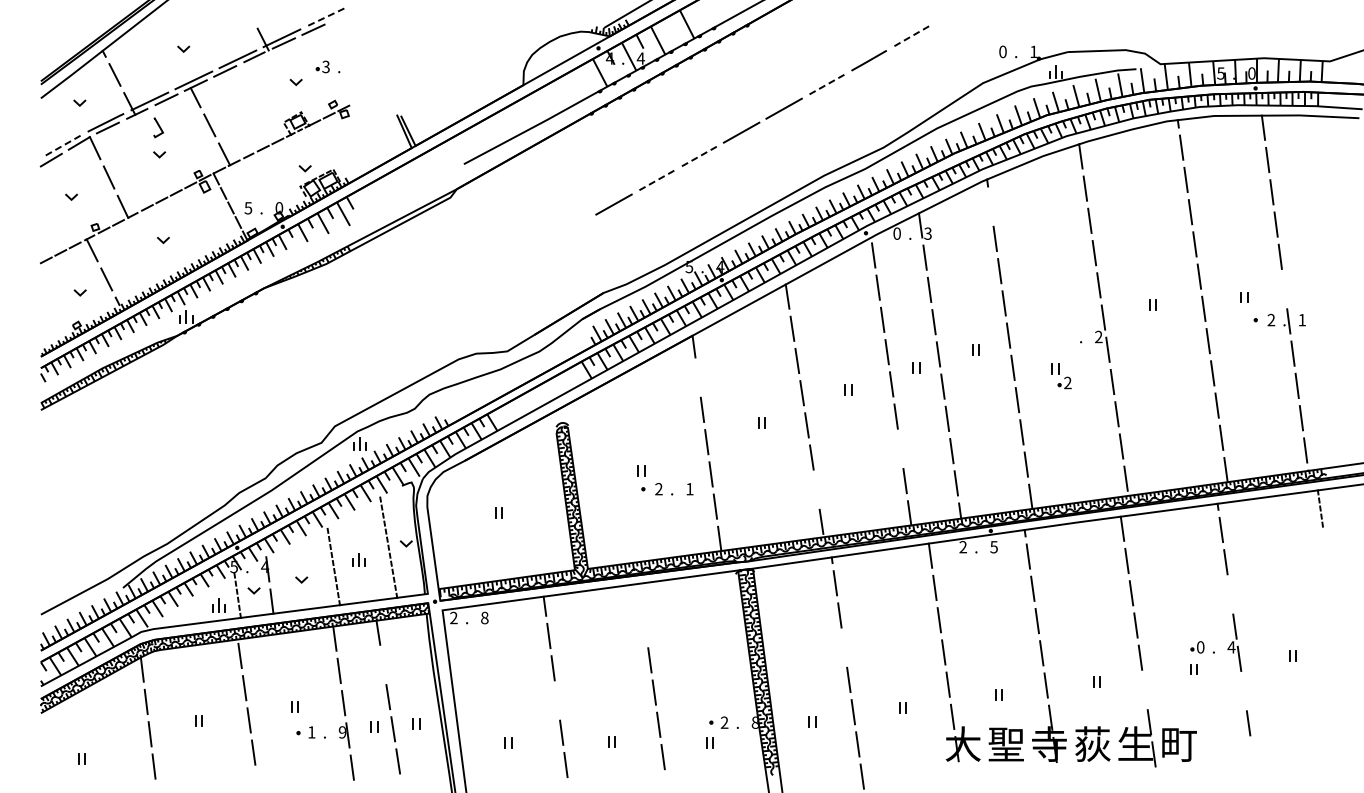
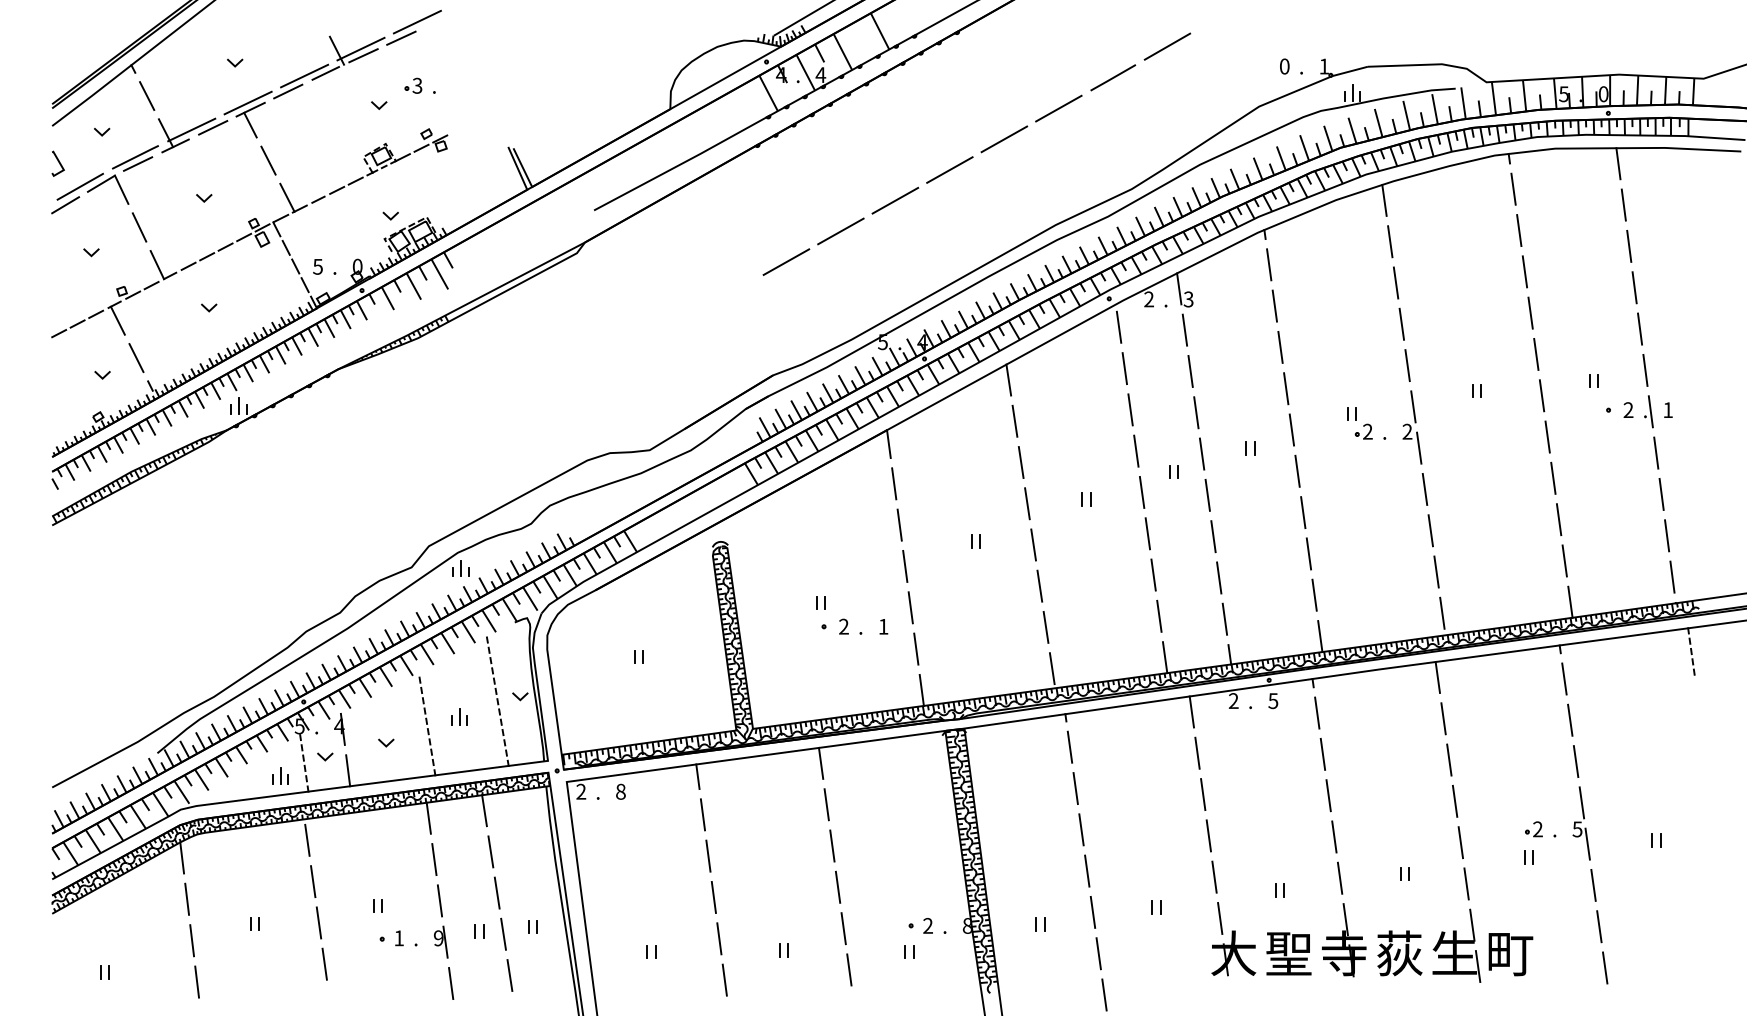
line: (325, 17) -> (416, 22), dashed -> solid
line: (911, 36) -> (1167, 46), dashed -> solid
line: (826, 85) -> (1058, 109), dashed -> solid
line: (158, 126) -> (58, 162), moved
line: (62, 146) -> (79, 187), dashed -> solid
line: (698, 156) -> (894, 200), dashed -> solid
line: (656, 180) -> (840, 231), dashed -> solid
line: (990, 206) -> (1268, 264), added
text: (896, 233) -> (1148, 299), 0 -> 2
line: (1284, 289) -> (1645, 370), added
part: (1061, 376) -> (1359, 423), moved
line: (697, 377) -> (893, 483), added
line: (900, 448) -> (1153, 574), added
line: (816, 489) -> (1045, 627), added
line: (1230, 594) -> (1576, 761), added
line: (640, 595) -> (820, 762), added
line: (645, 628) -> (826, 805), added
line: (844, 647) -> (1081, 829), added
text: (1200, 647) -> (1537, 829), 0 -> 2
text: (1231, 647) -> (1577, 829), 4 -> 5
line: (383, 664) -> (491, 851), added
line: (1144, 689) -> (1466, 883), added
line: (1243, 691) -> (1592, 885), added
line: (557, 700) -> (714, 897), added
line: (1252, 755) -> (1604, 967), added

